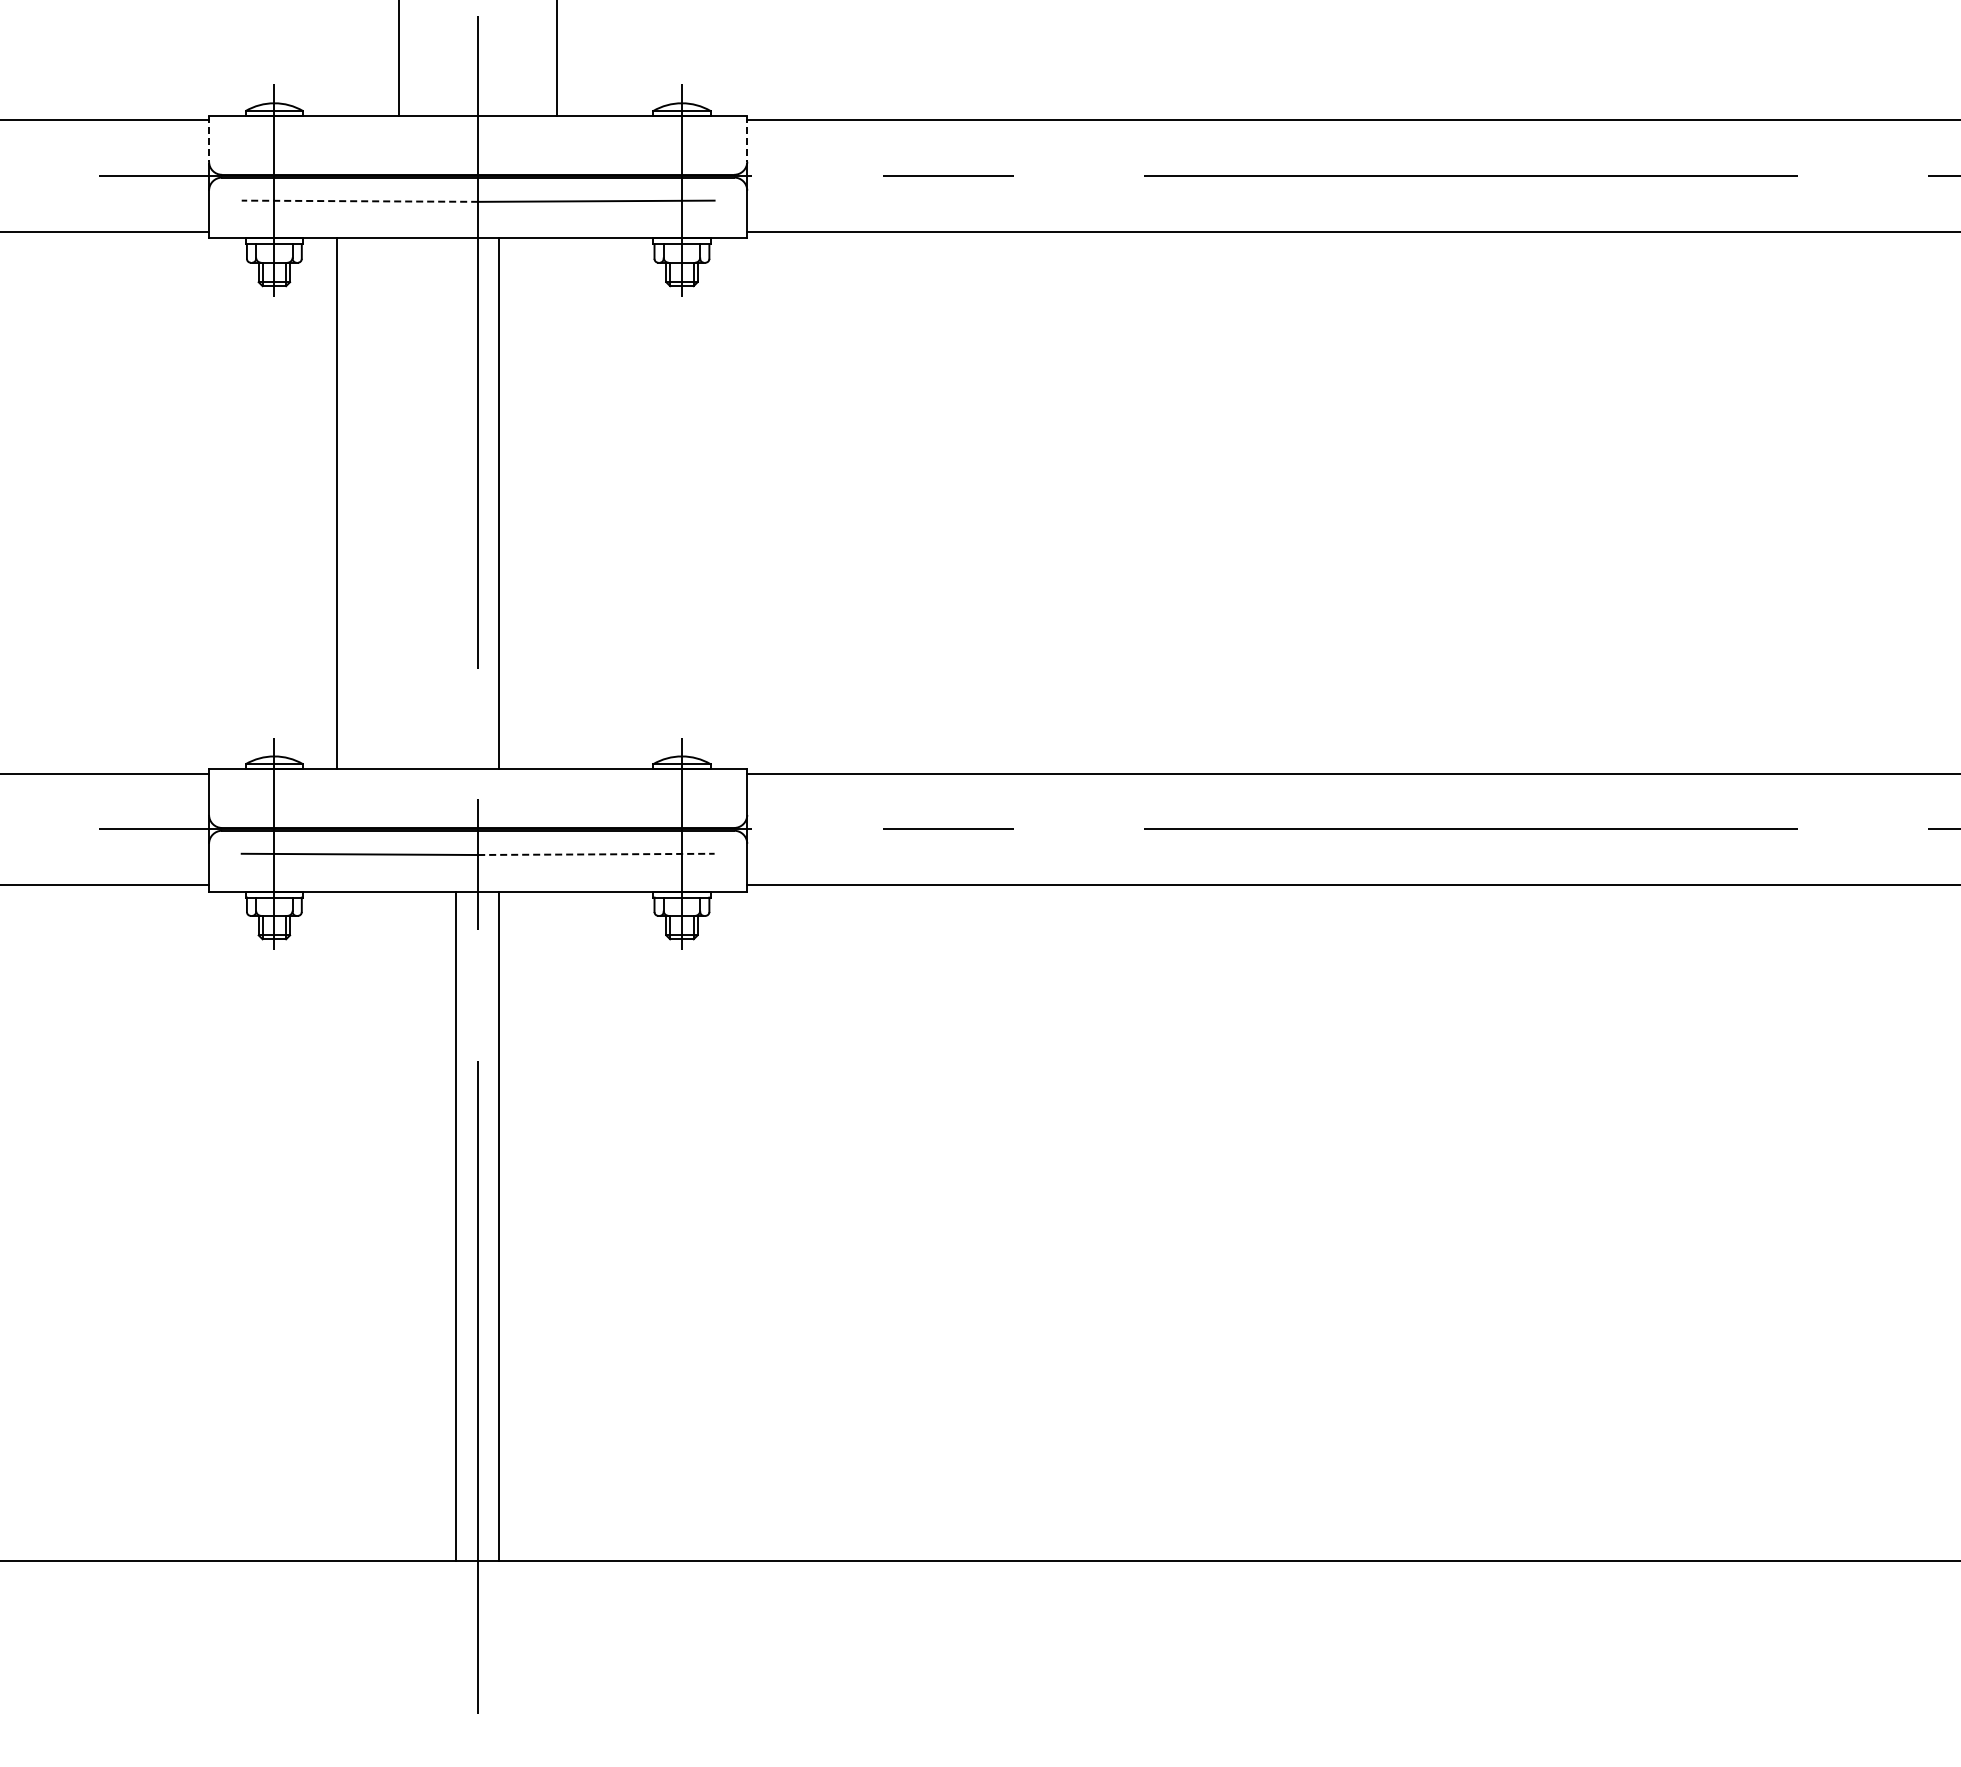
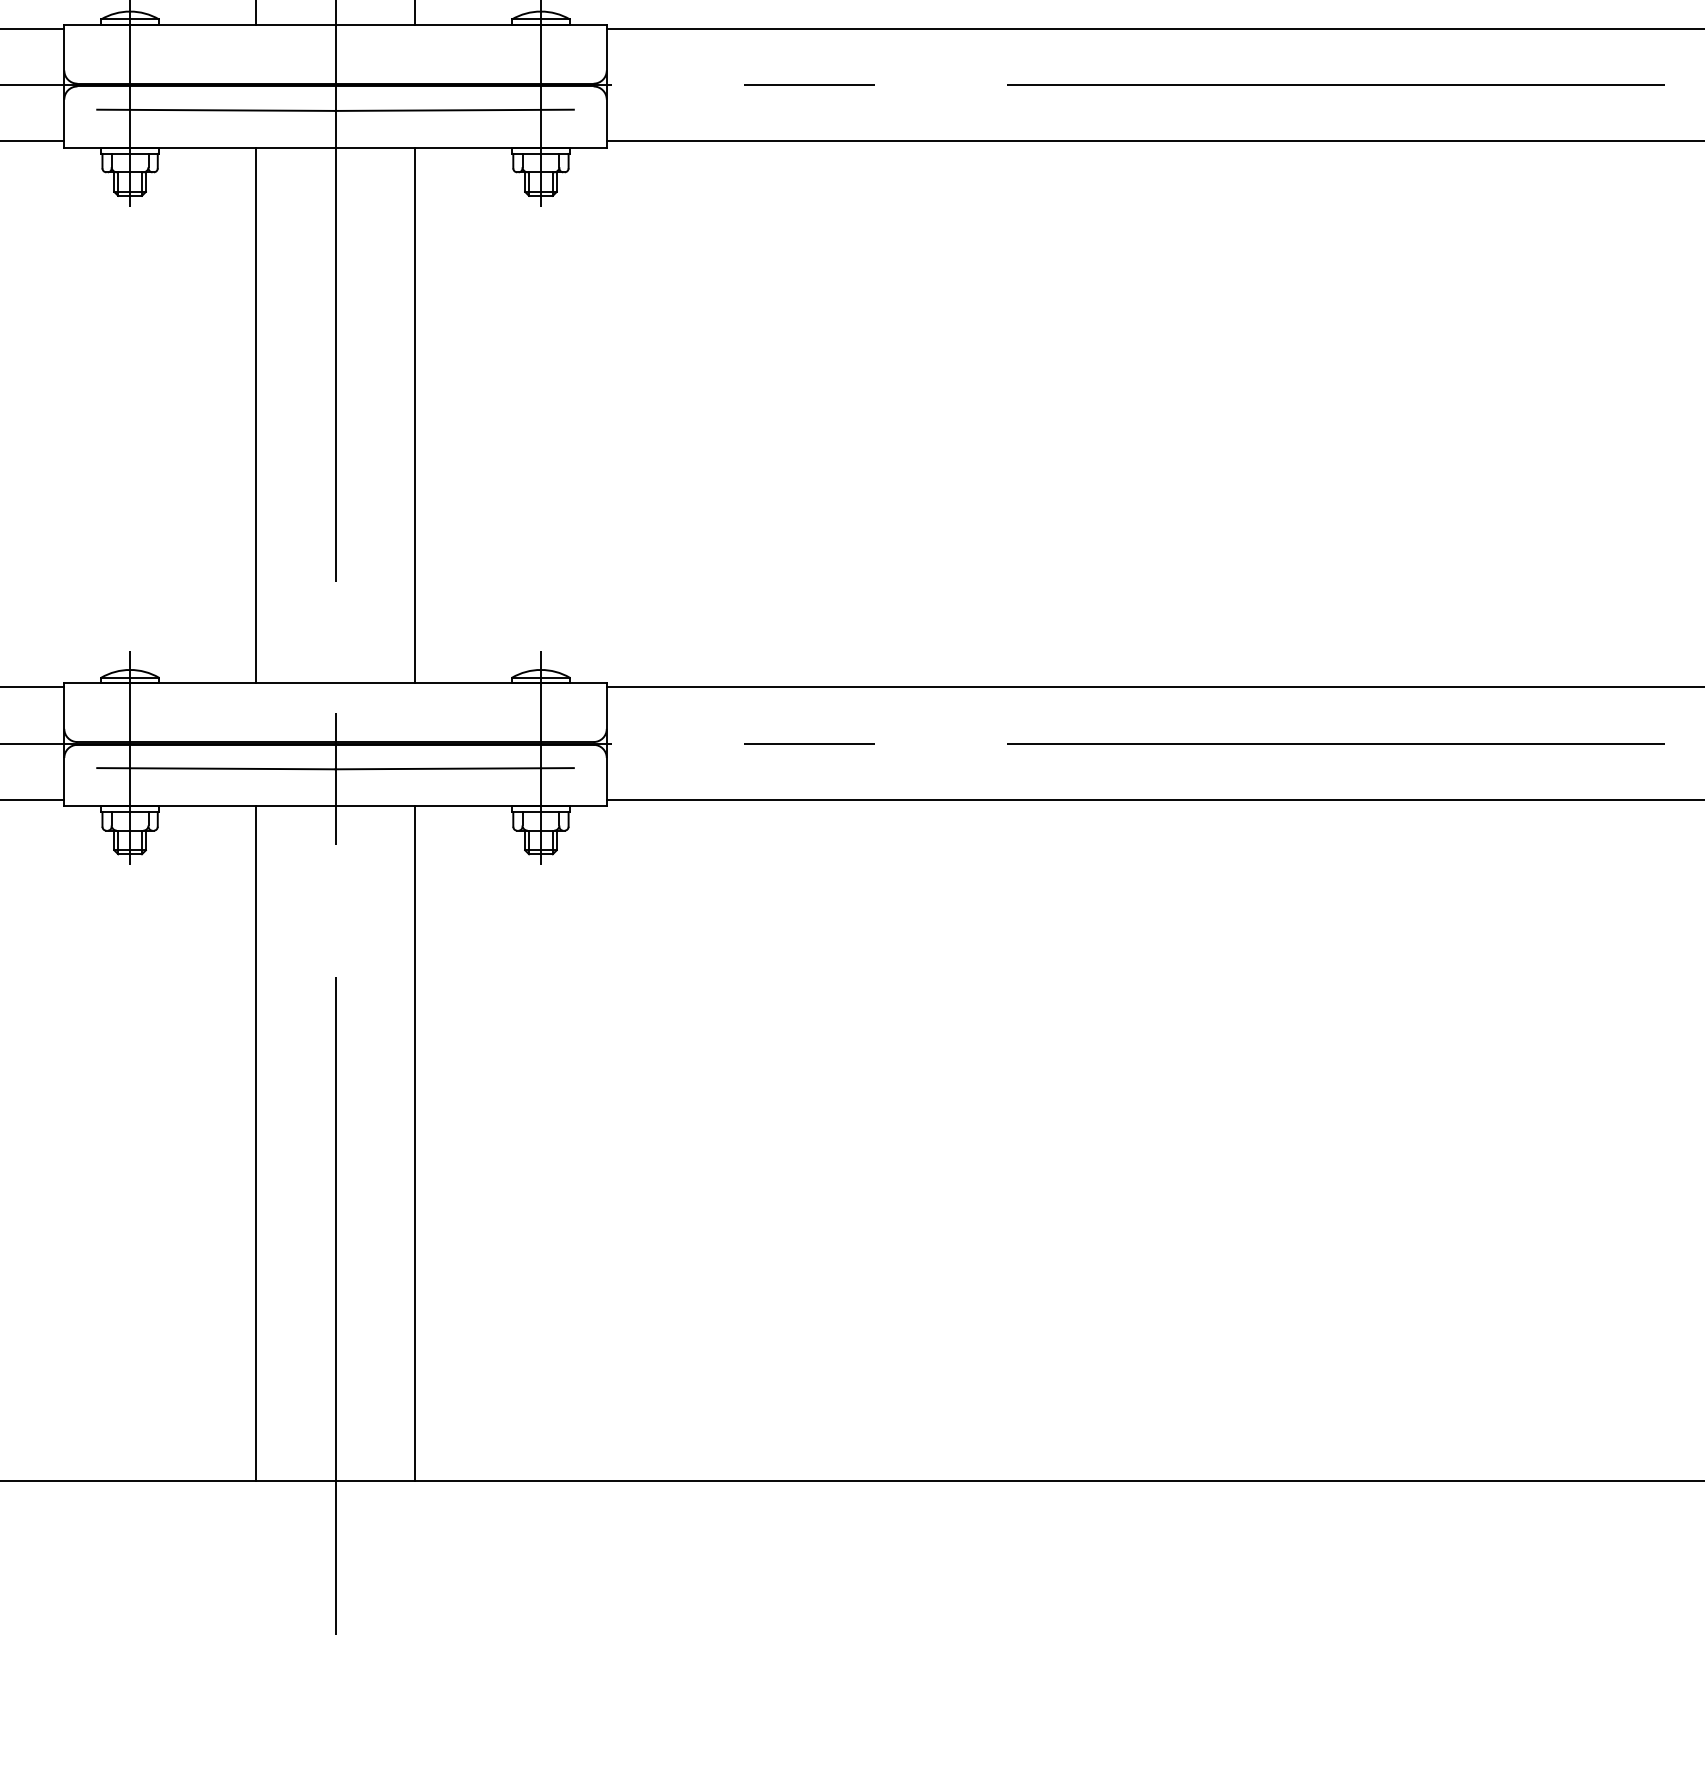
line: (209, 139) -> (64, 48), dashed -> solid
line: (747, 139) -> (607, 48), dashed -> solid
line: (359, 201) -> (215, 110), dashed -> solid
line: (337, 503) -> (256, 414), moved
line: (499, 503) -> (415, 414), moved
line: (596, 854) -> (454, 768), dashed -> solid
line: (456, 1225) -> (256, 1142), moved
line: (499, 1225) -> (415, 1142), moved

